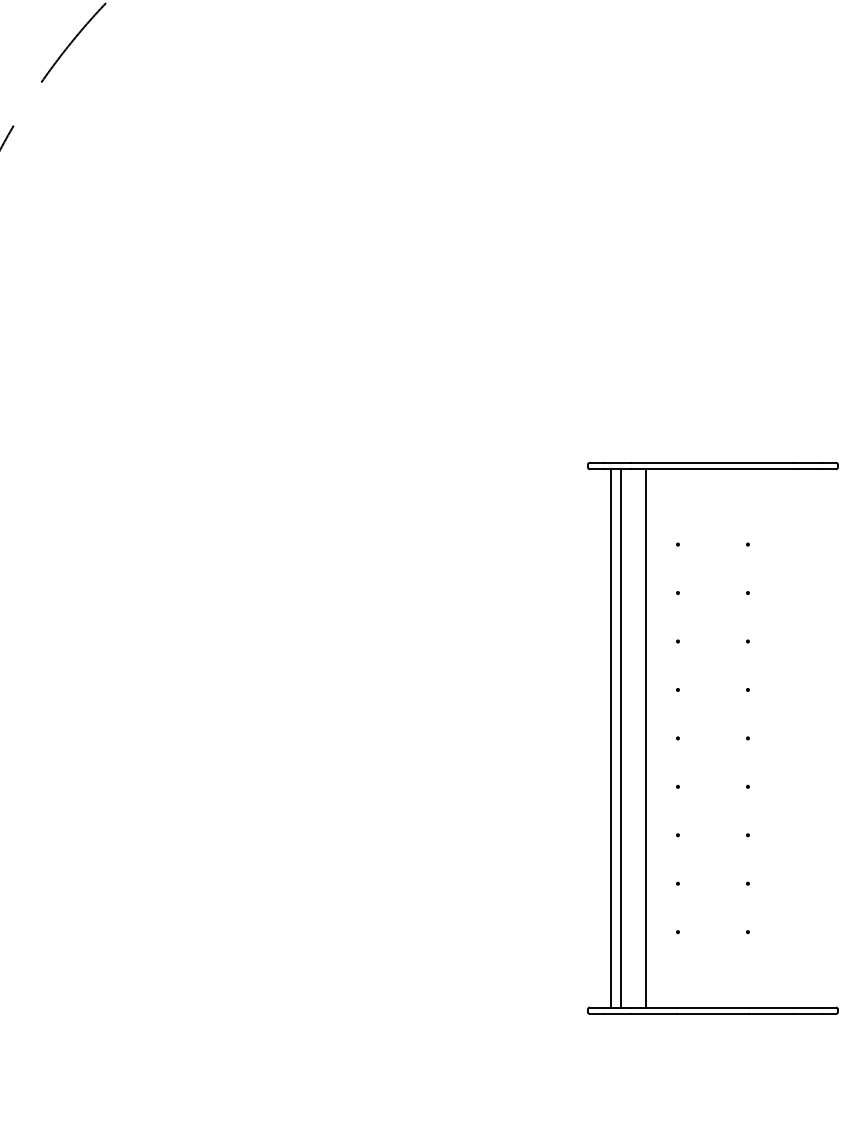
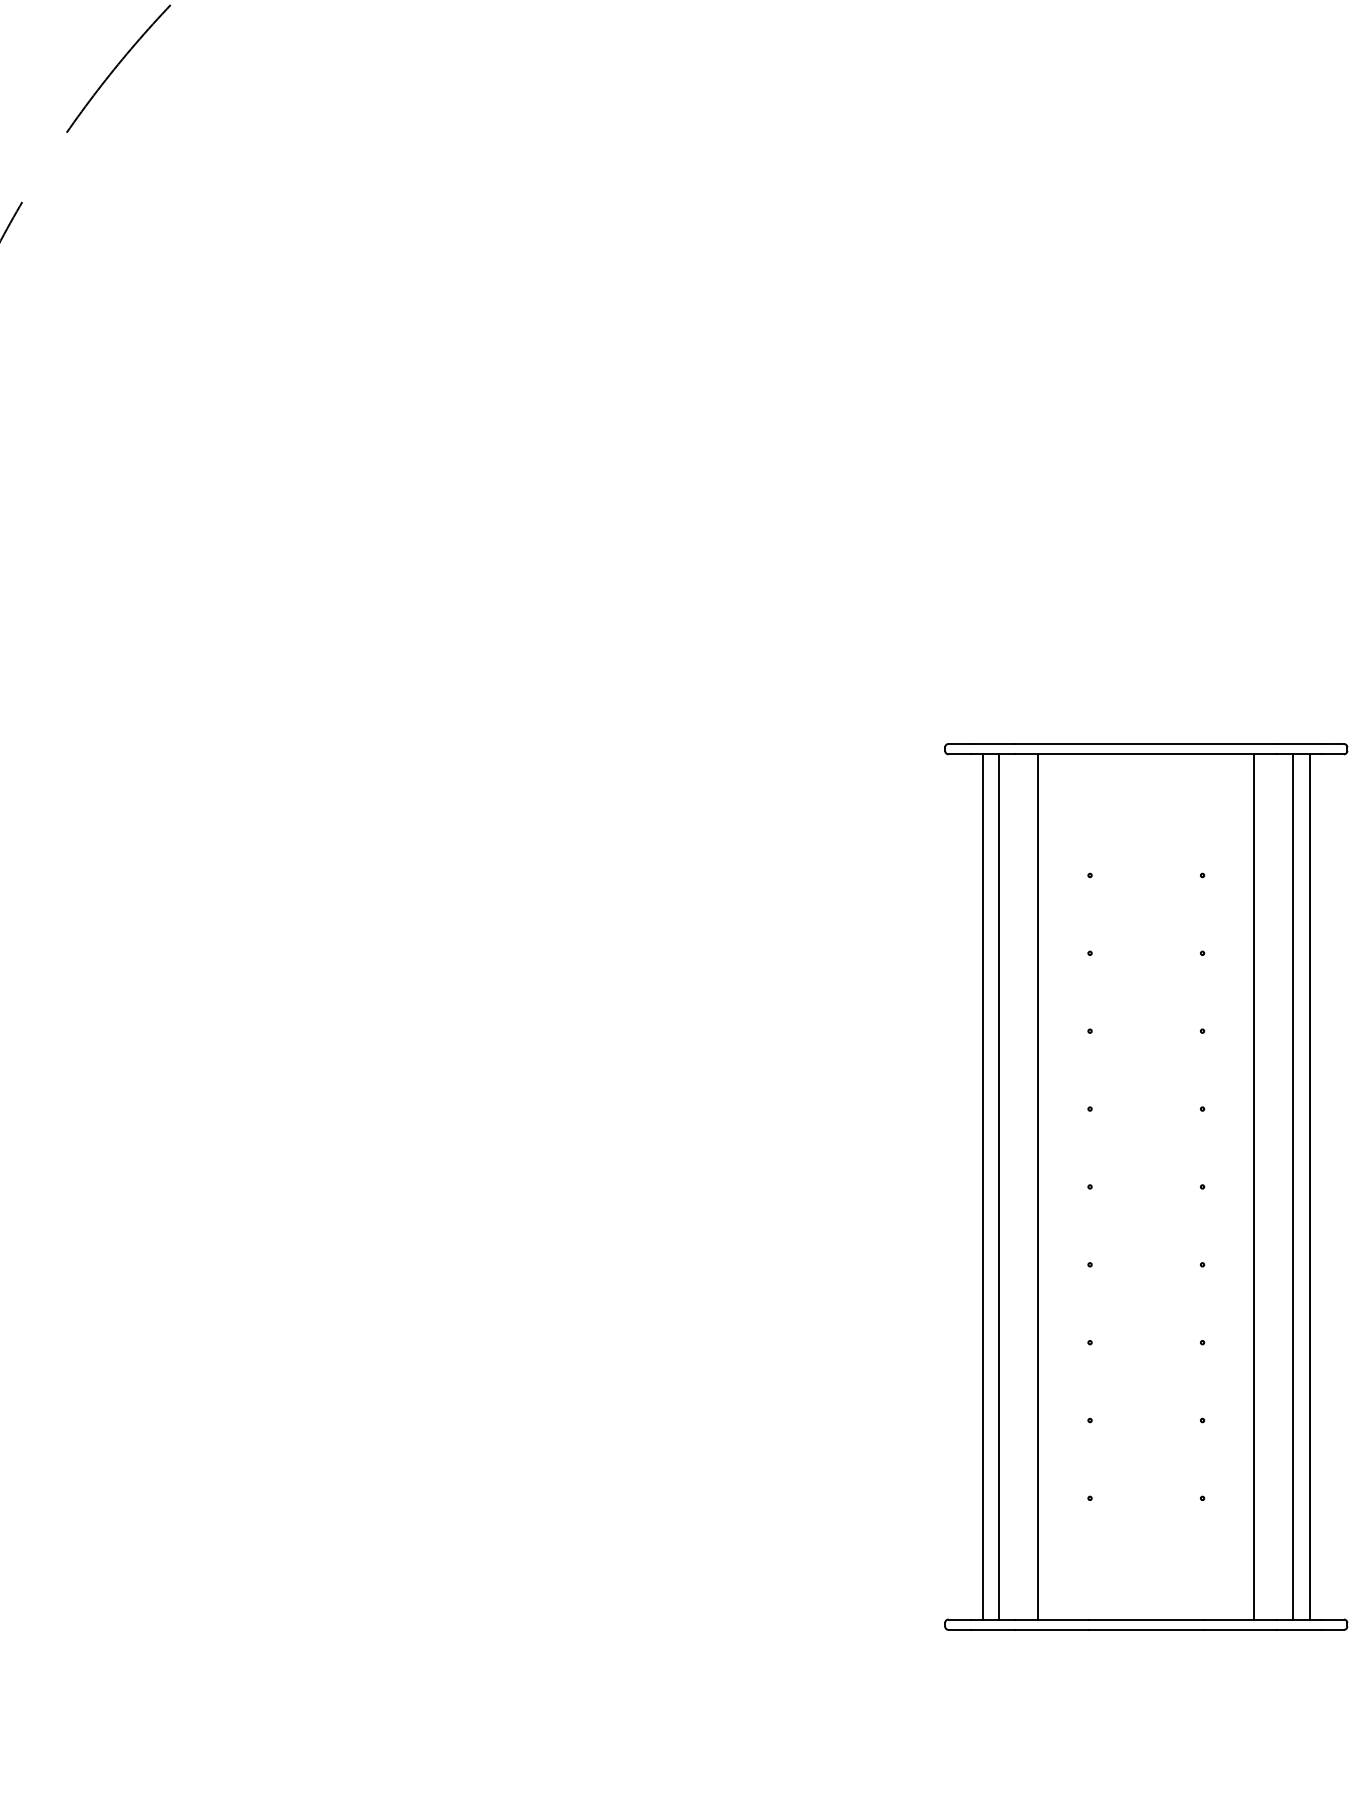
line: (780, 738) -> (1254, 1187), added
line: (804, 738) -> (1293, 1187), added
line: (814, 738) -> (1309, 1187), added

